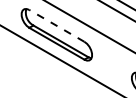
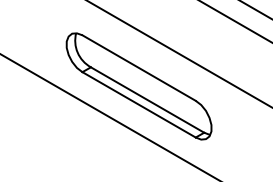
line: (56, 25) -> (138, 67), dashed -> solid

